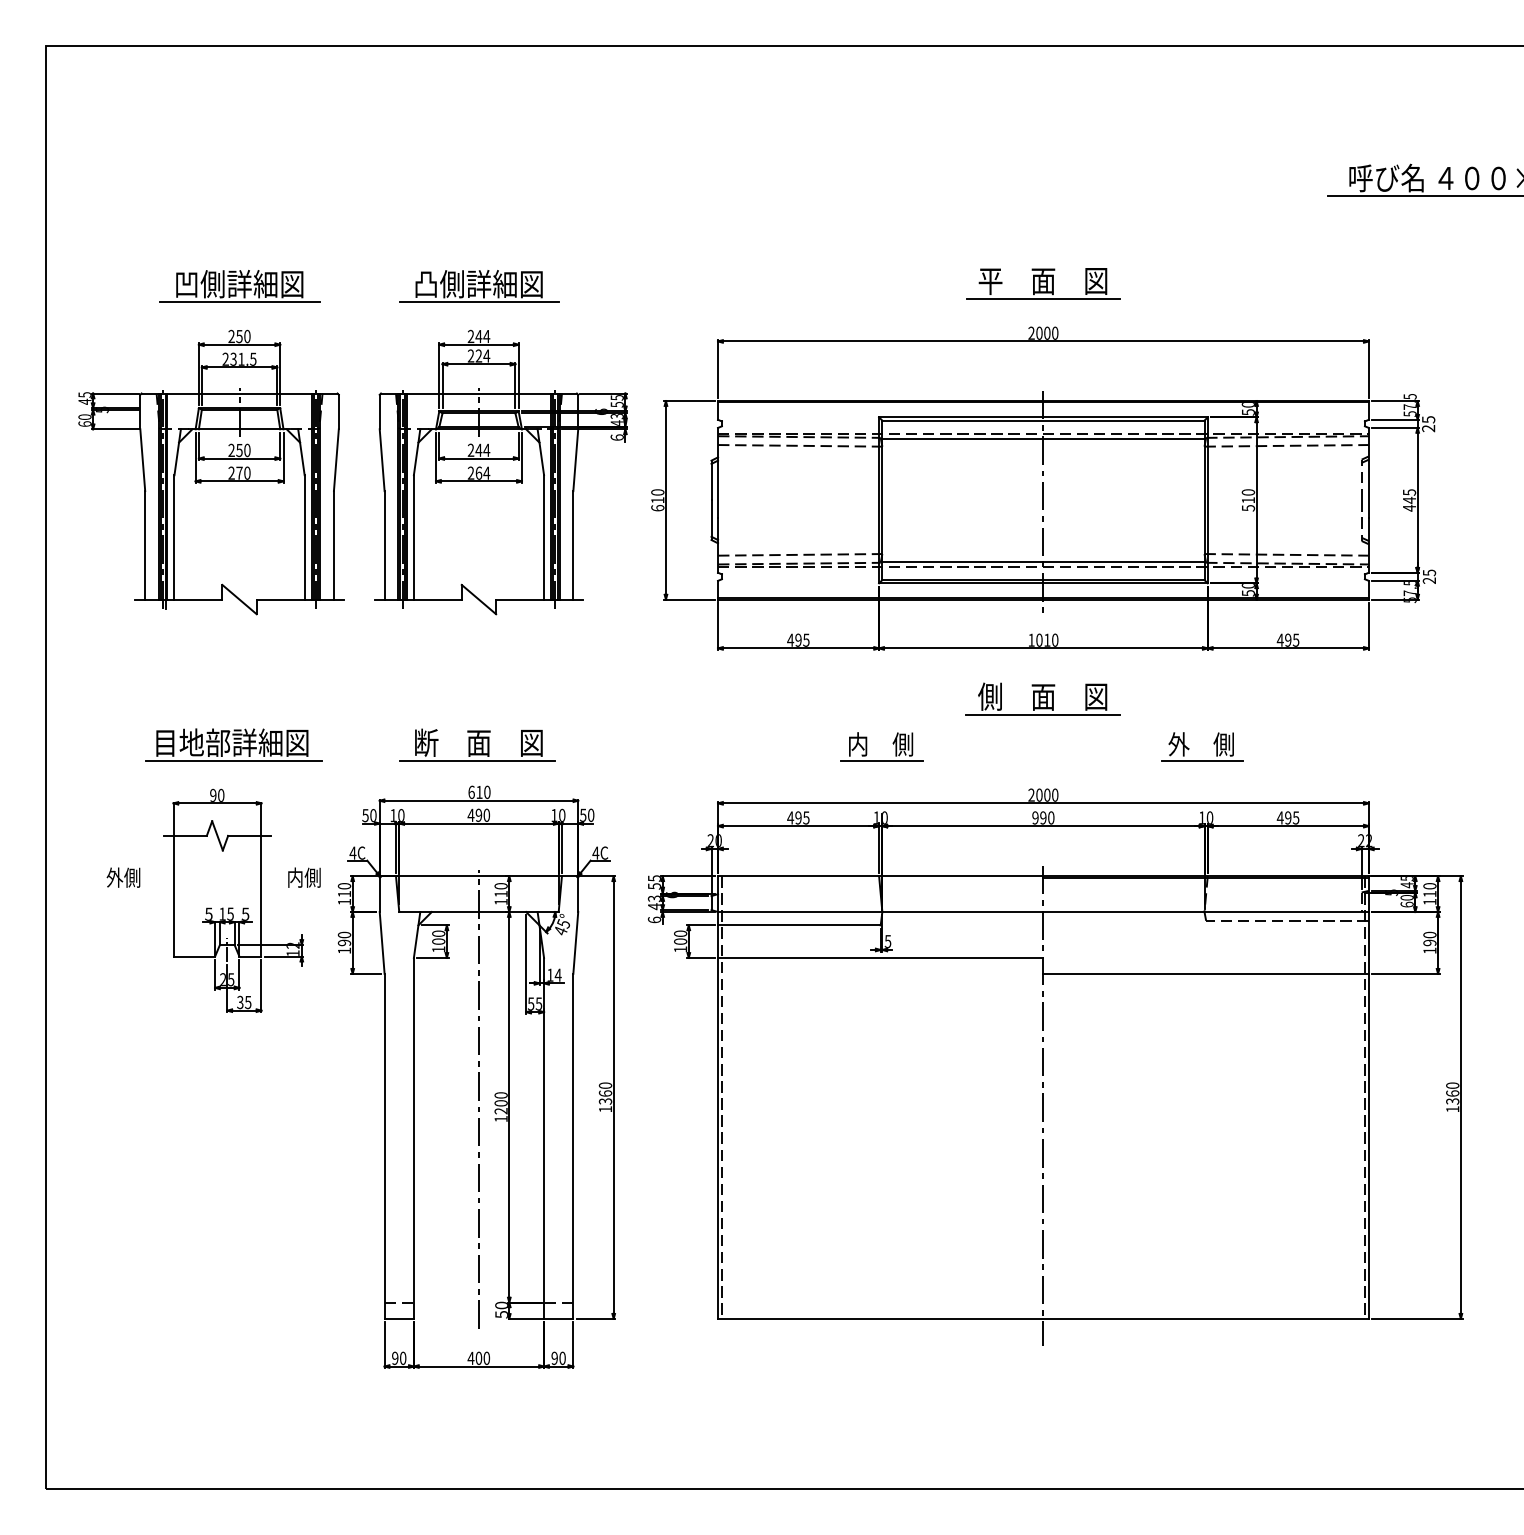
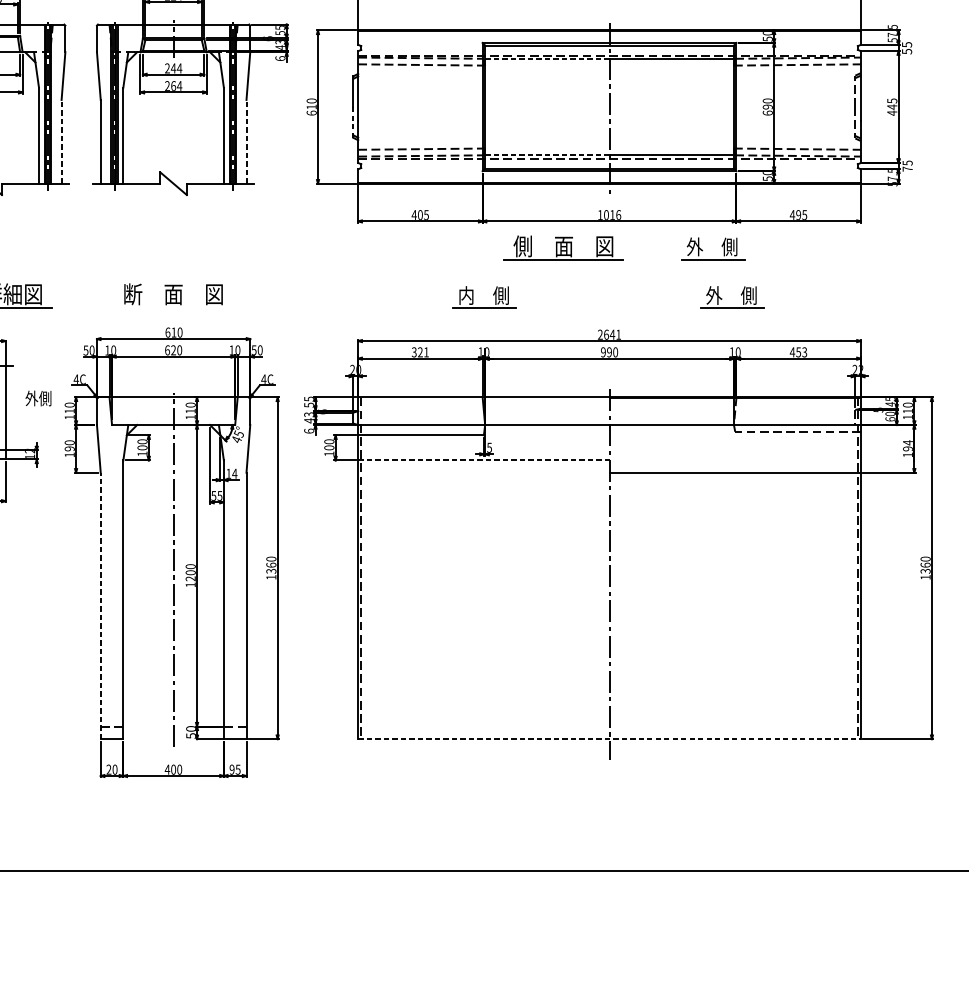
text: (1428, 428) -> (906, 51), 25 -> 55
line: (962, 438) -> (547, 59), solid -> dashed
text: (1248, 504) -> (767, 110), 510 -> 690
line: (711, 520) -> (353, 122), solid -> dashed
line: (333, 544) -> (61, 141), solid -> dashed
line: (573, 544) -> (246, 141), solid -> dashed
line: (962, 562) -> (547, 155), solid -> dashed
text: (1428, 580) -> (906, 168), 25 -> 75
text: (798, 639) -> (420, 214), 495 -> 405
text: (1055, 639) -> (618, 214), 1010 -> 1016
part: (1188, 680) -> (721, 246), added
part: (1042, 698) -> (563, 247), moved
line: (477, 761) -> (172, 308), removed
text: (1047, 794) -> (612, 334), 2000 -> 2641
text: (474, 814) -> (170, 349), 490 -> 620
text: (798, 817) -> (420, 352), 495 -> 321
text: (1292, 817) -> (801, 352), 495 -> 453
text: (295, 877) -> (31, 398), 内側 -> 外側
text: (1429, 934) -> (907, 442), 190 -> 194
line: (880, 957) -> (483, 460), solid -> dashed
line: (384, 1145) -> (100, 605), solid -> dashed
line: (1043, 1318) -> (609, 738), solid -> dashed
text: (562, 1357) -> (238, 769), 90 -> 95
text: (395, 1358) -> (109, 769), 90 -> 20

